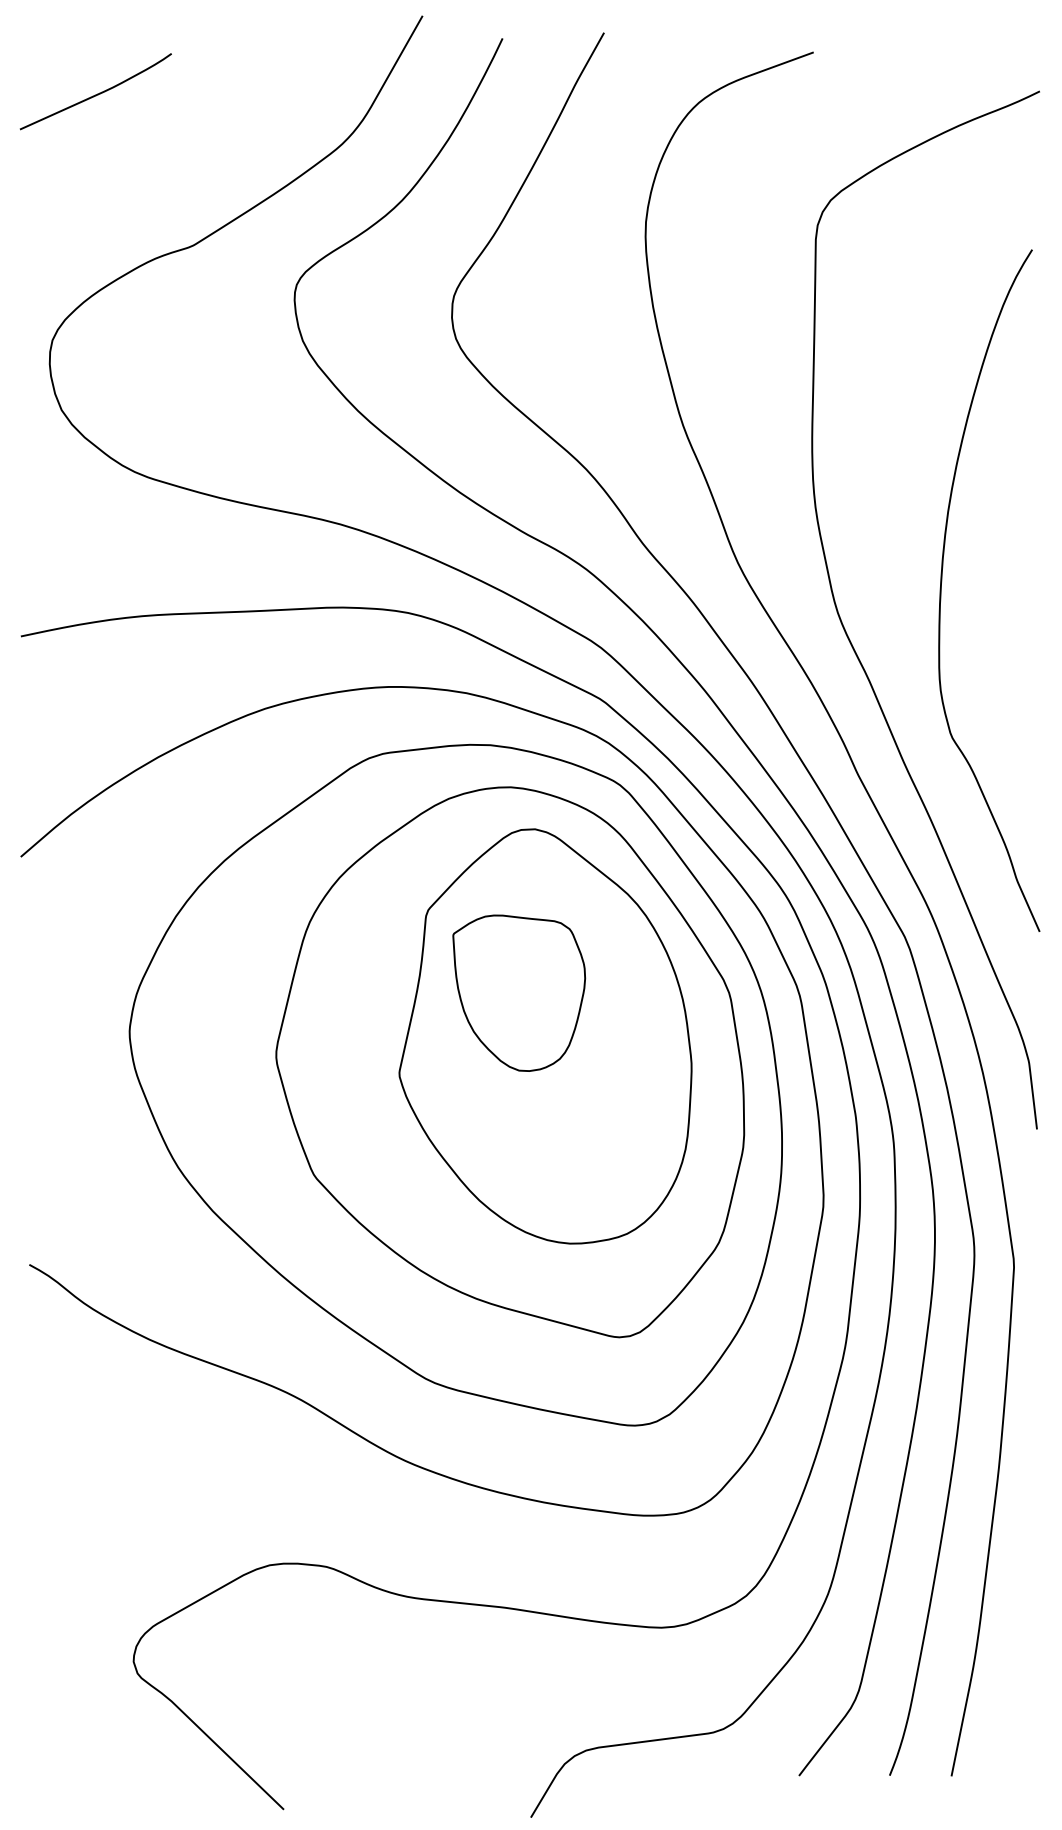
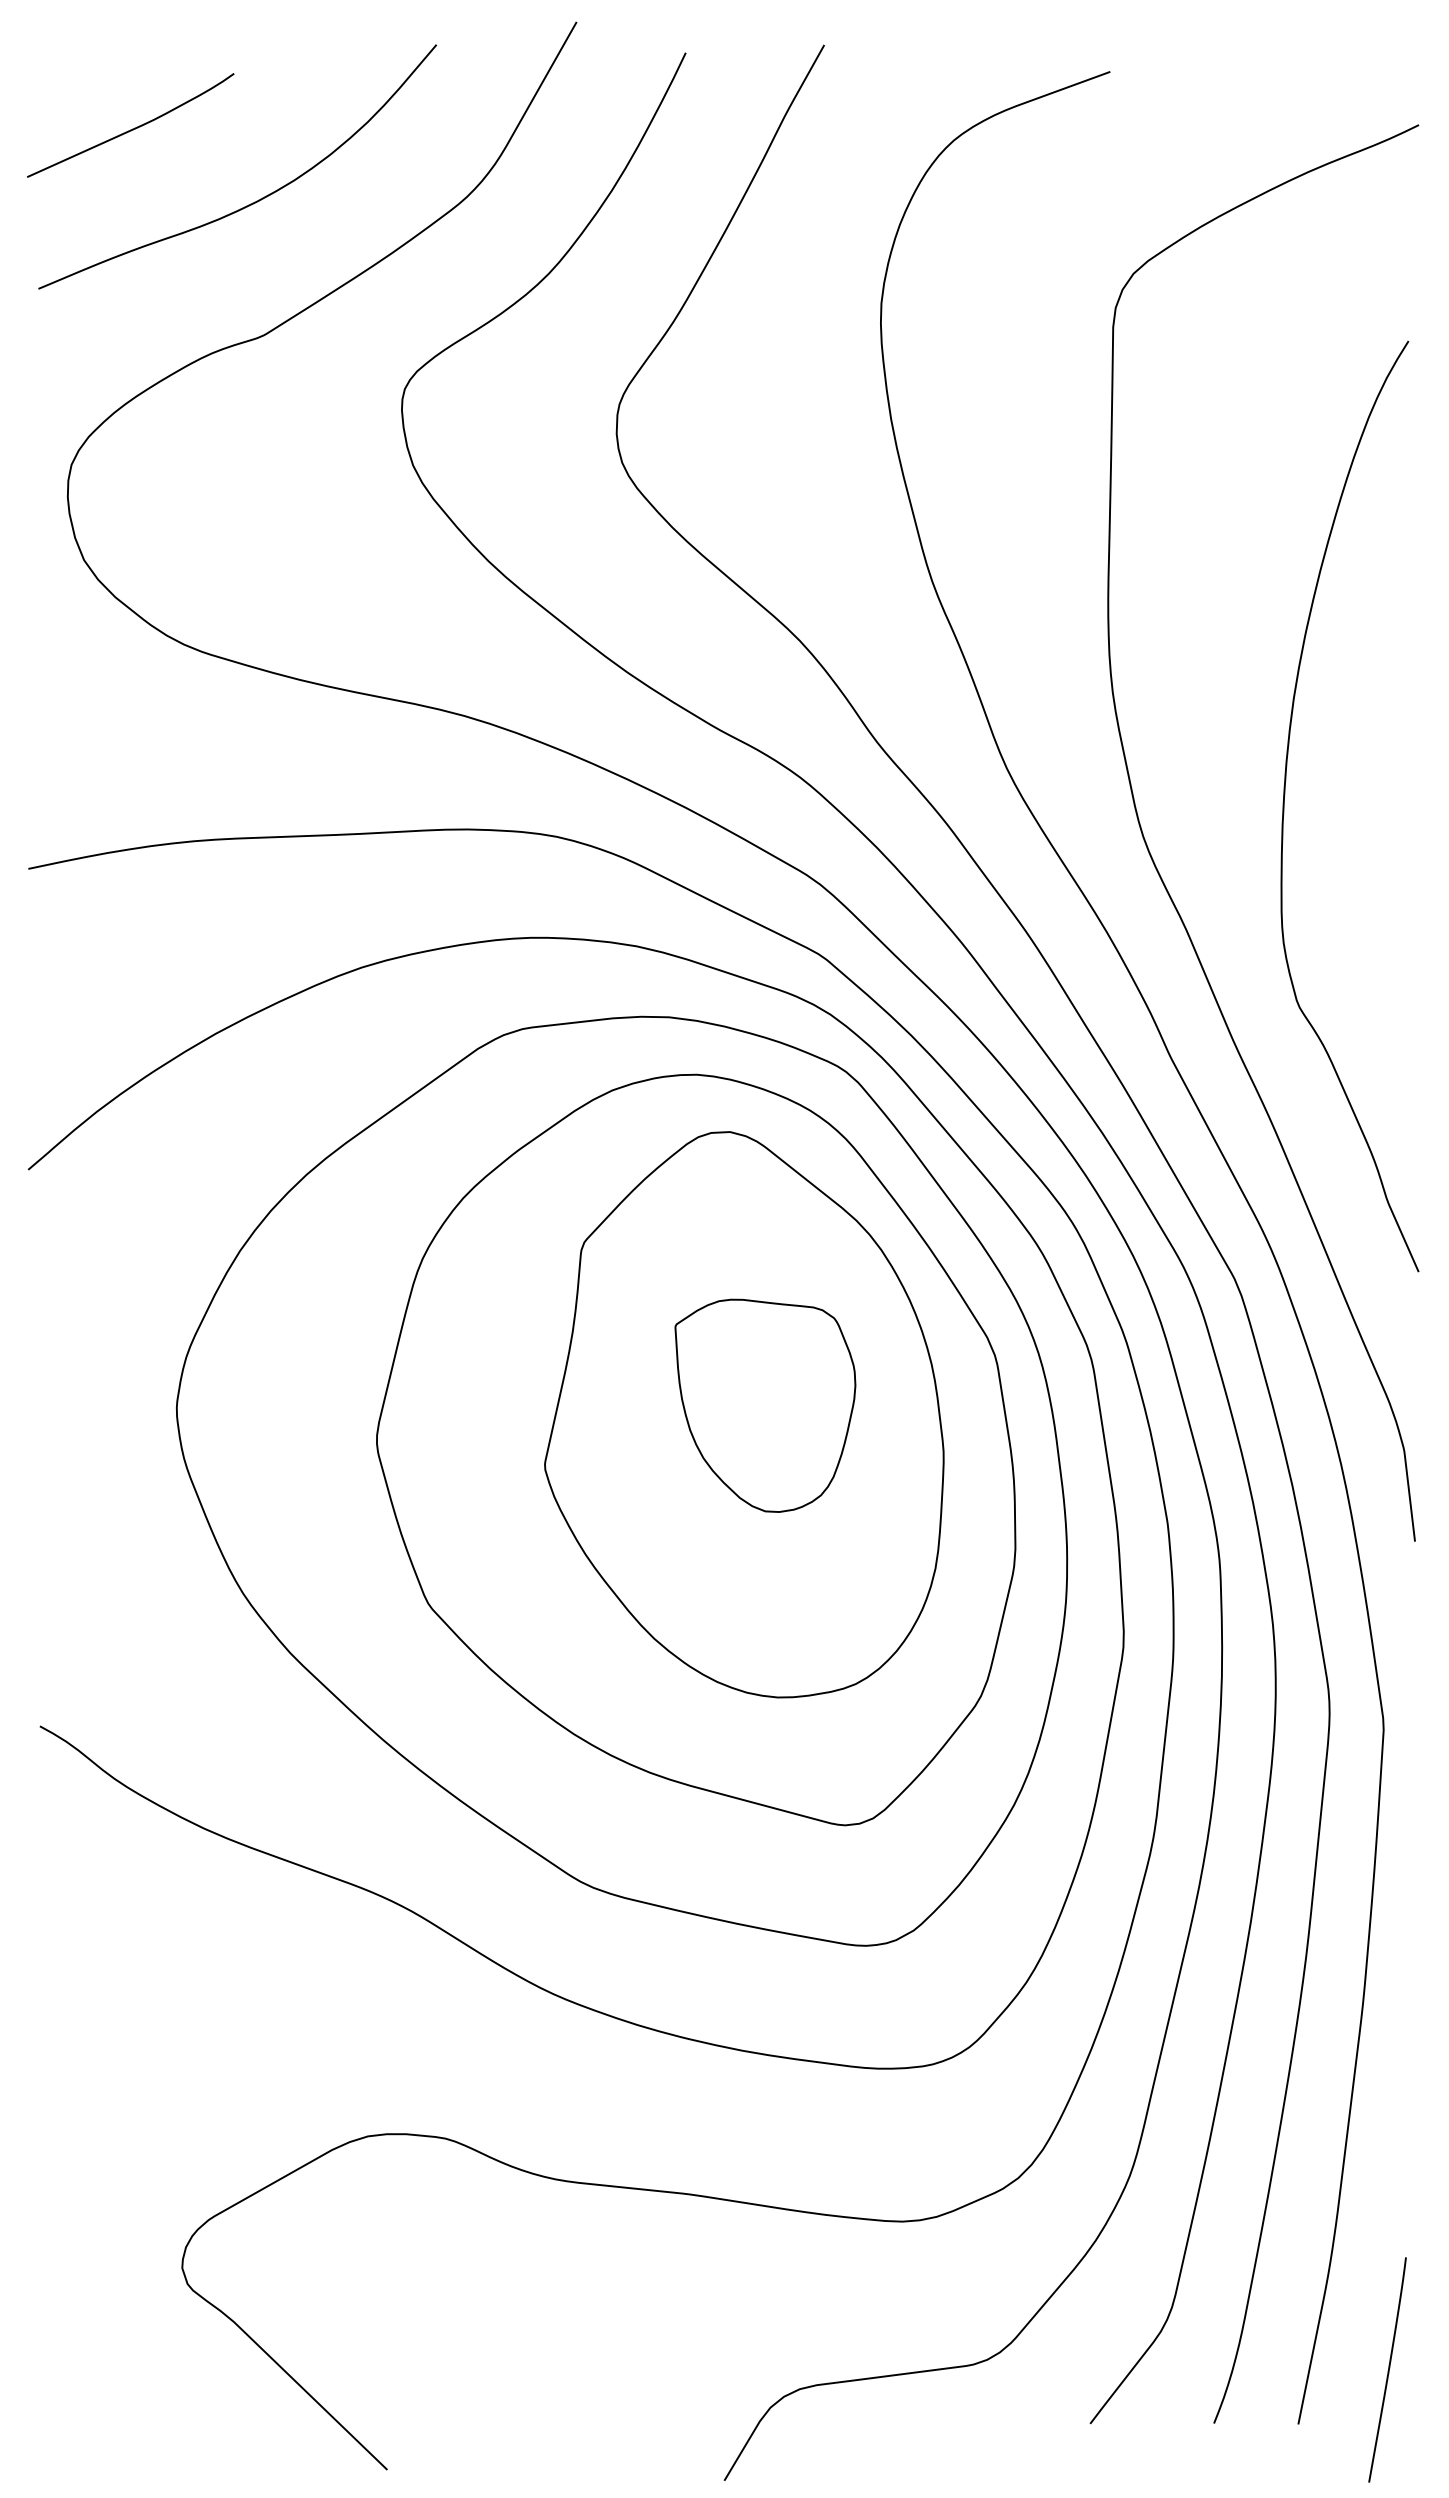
curve: (186, 147) -> (254, 201), added
part: (519, 993) -> (765, 1405), moved
curve: (1017, 1736) -> (1388, 2369), added

